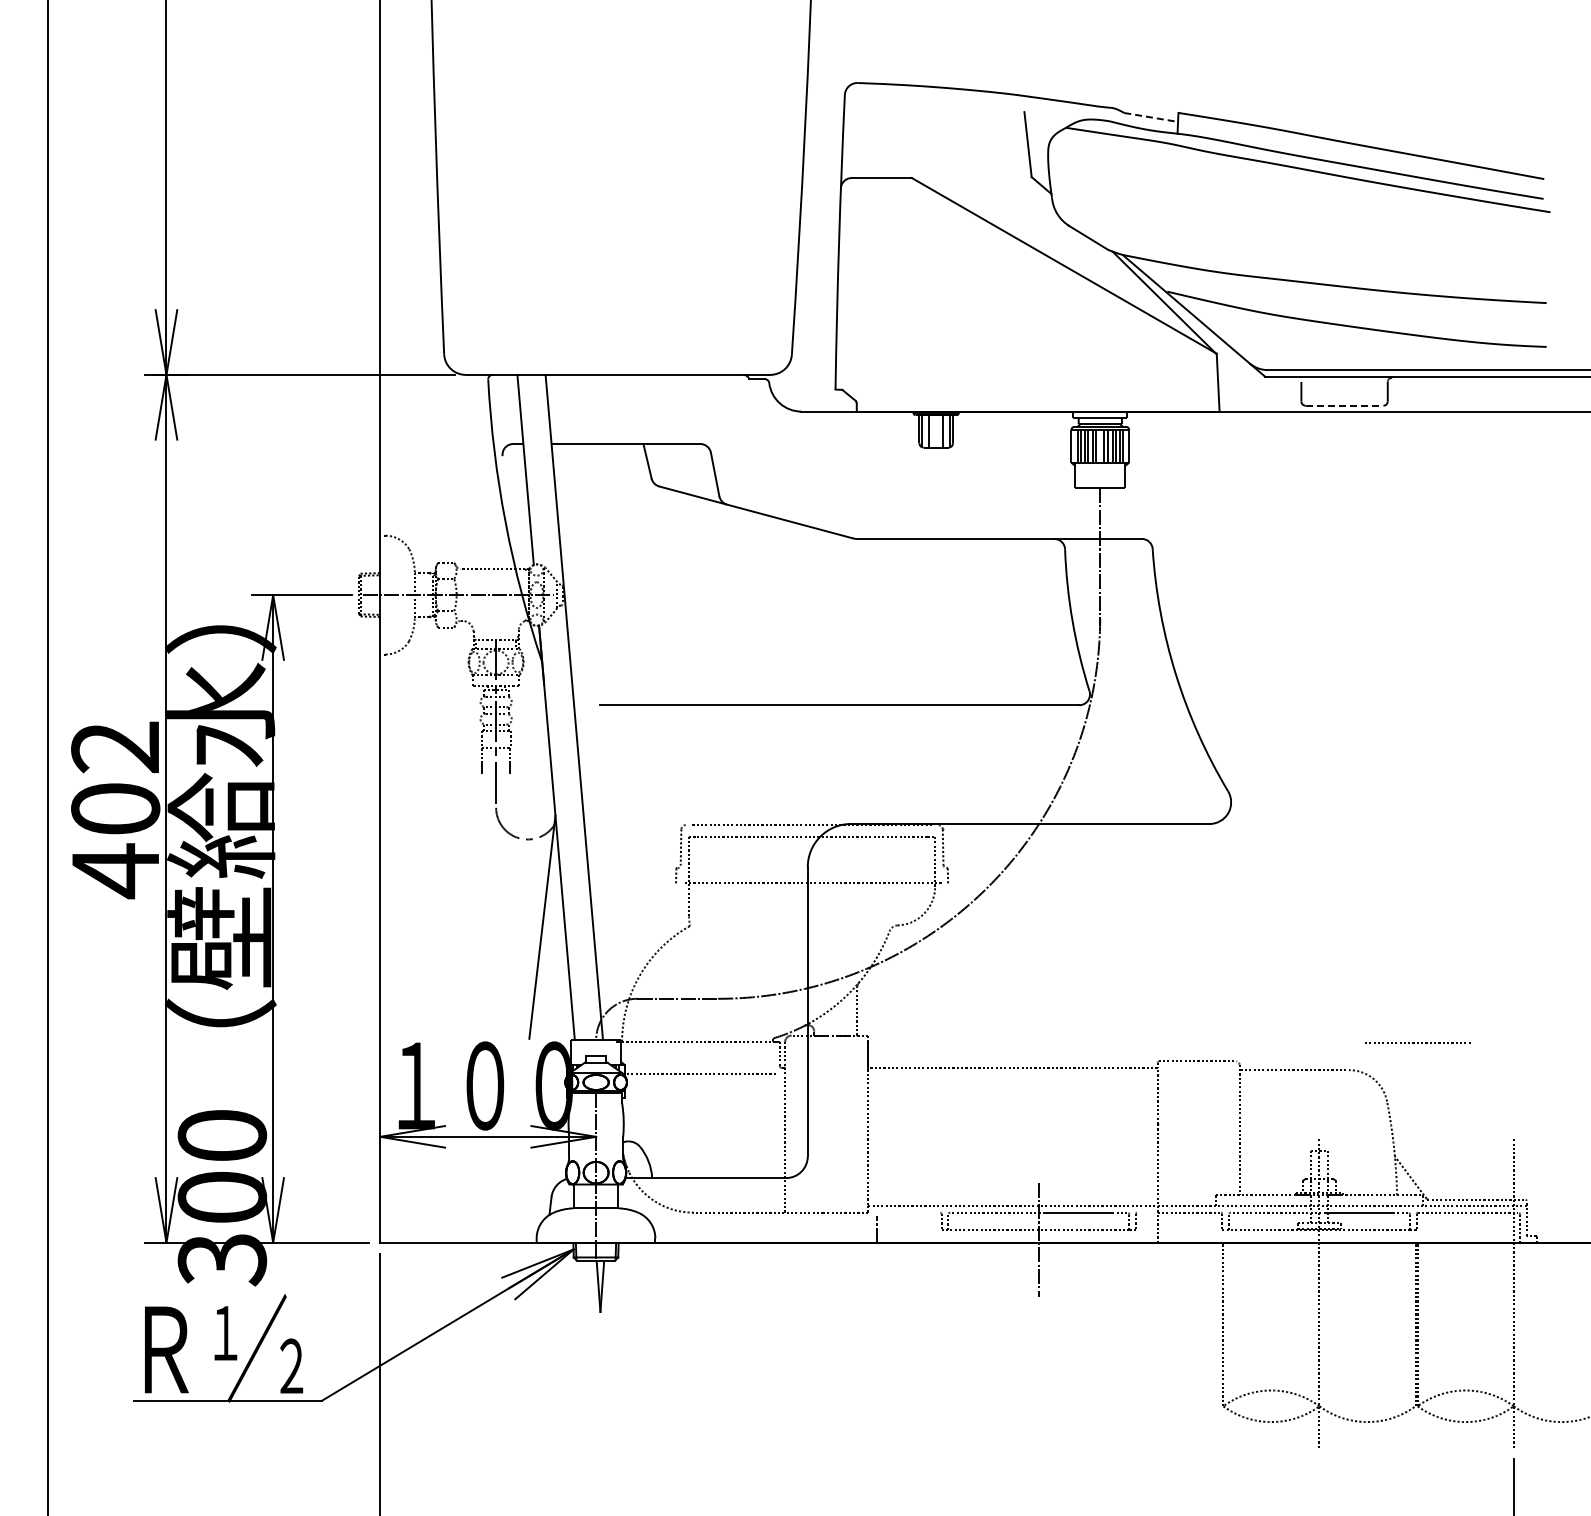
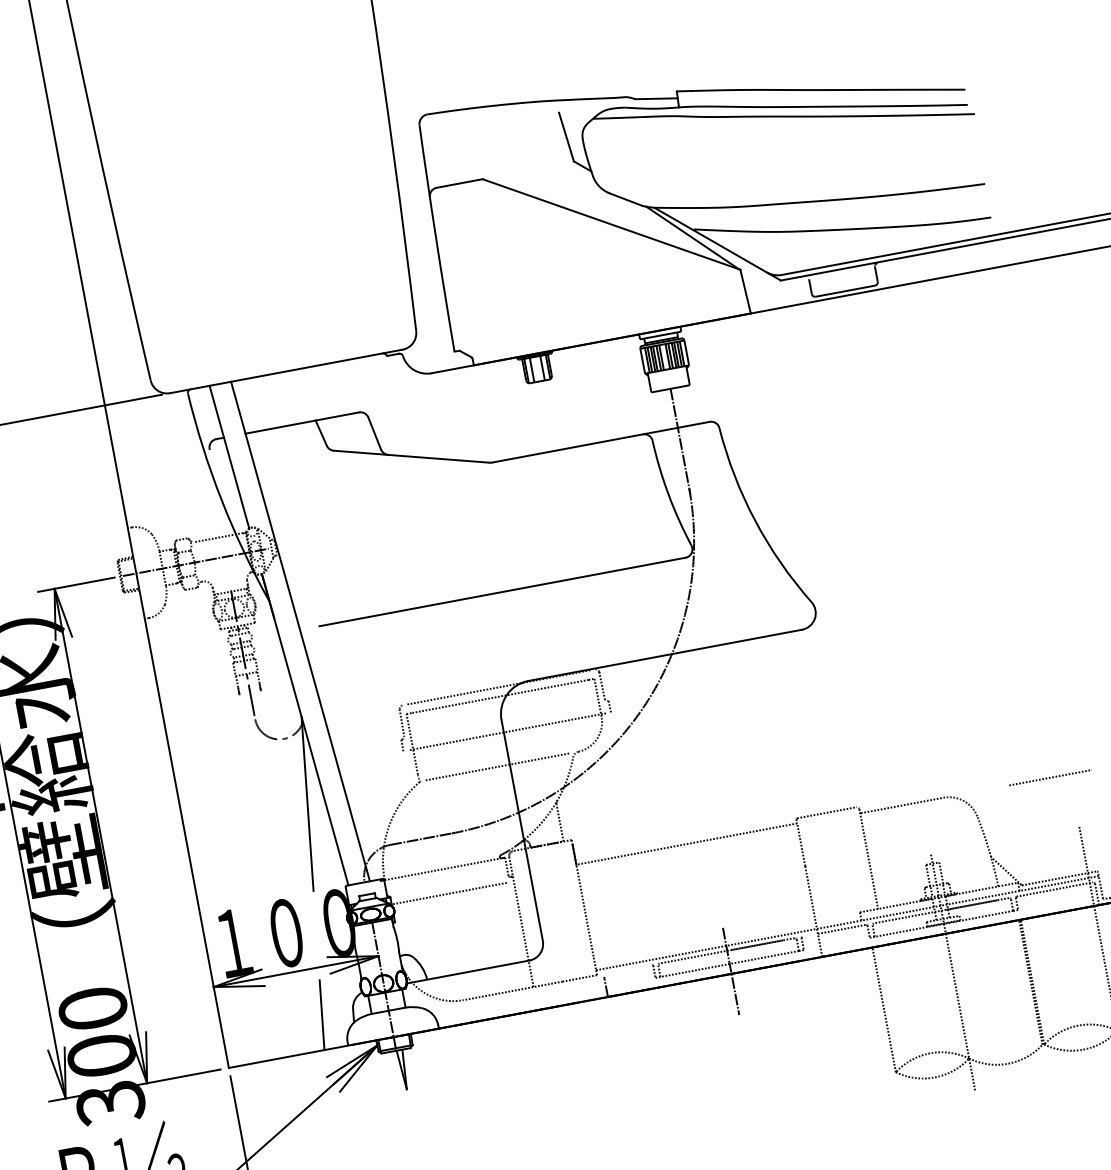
line: (1151, 117) -> (656, 98), dashed -> solid
line: (1344, 405) -> (845, 291), dashed -> solid
line: (790, 925) -> (496, 767), added
line: (1417, 1042) -> (1049, 777), moved
line: (510, 1197) -> (321, 1014), added

